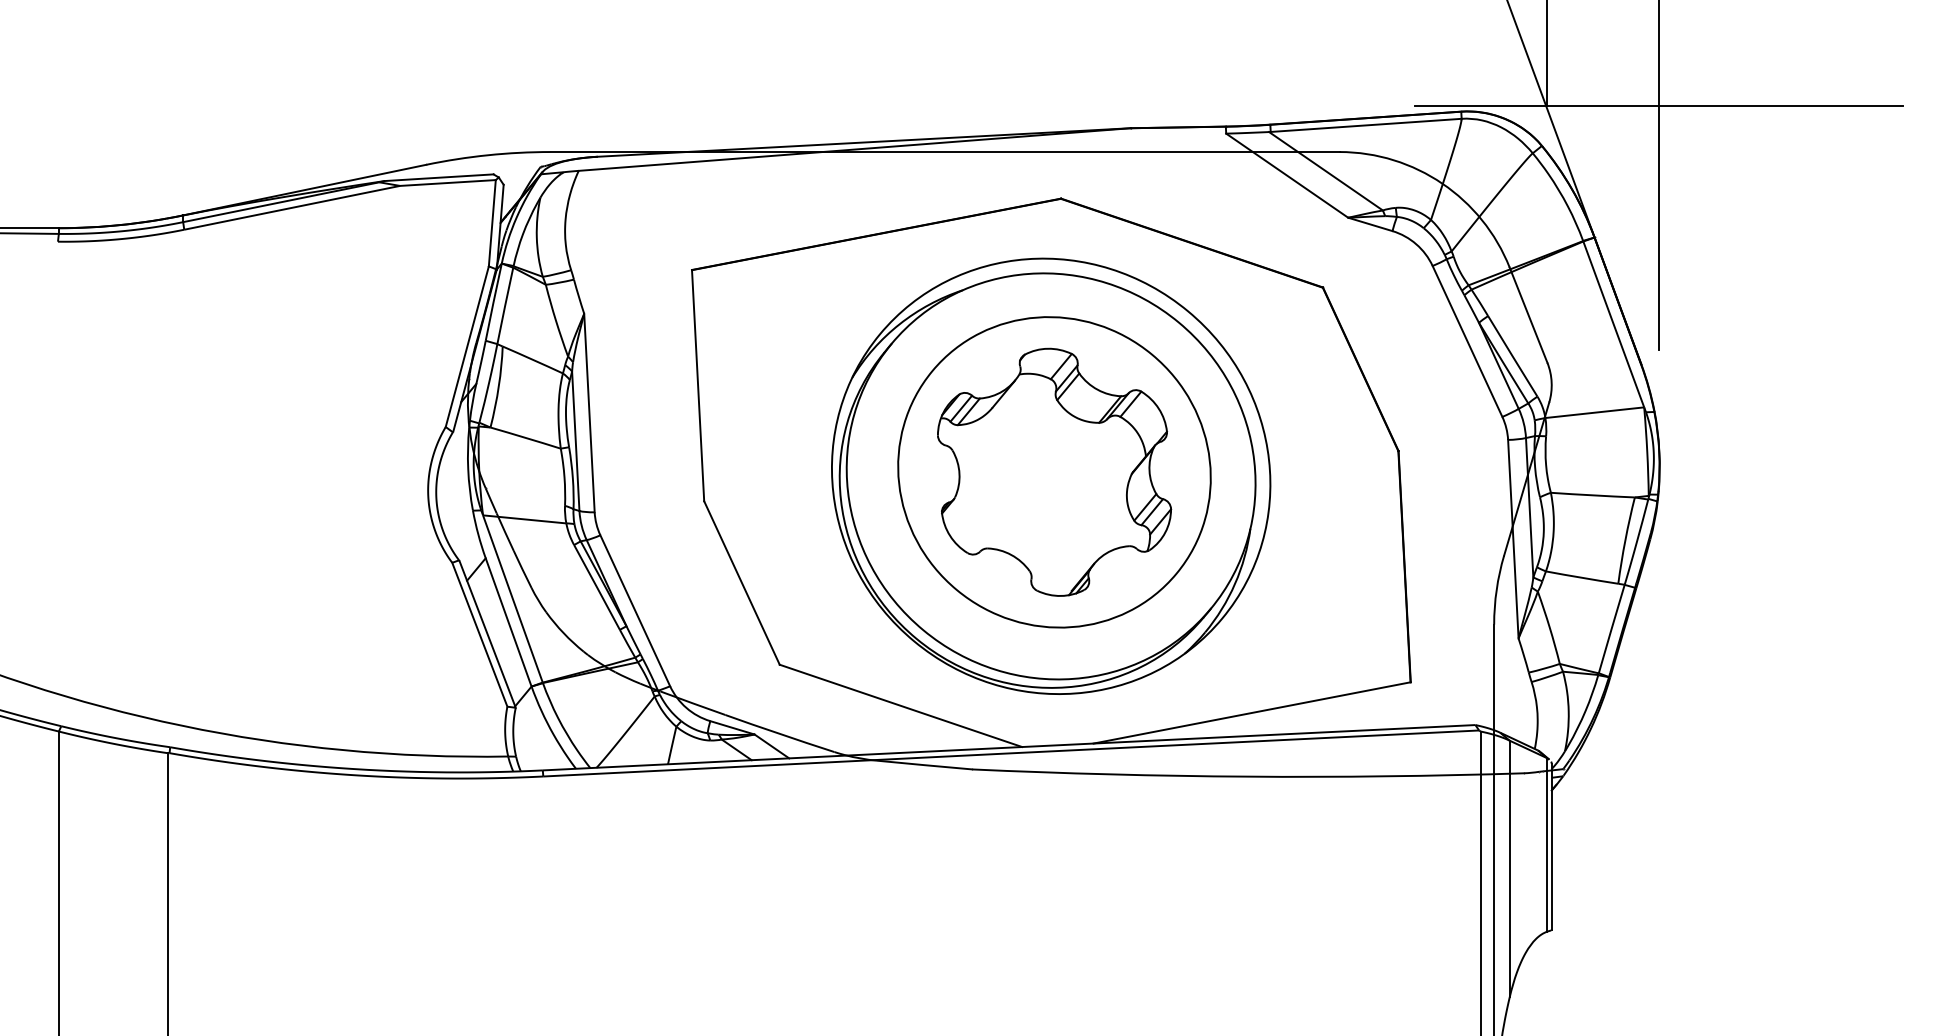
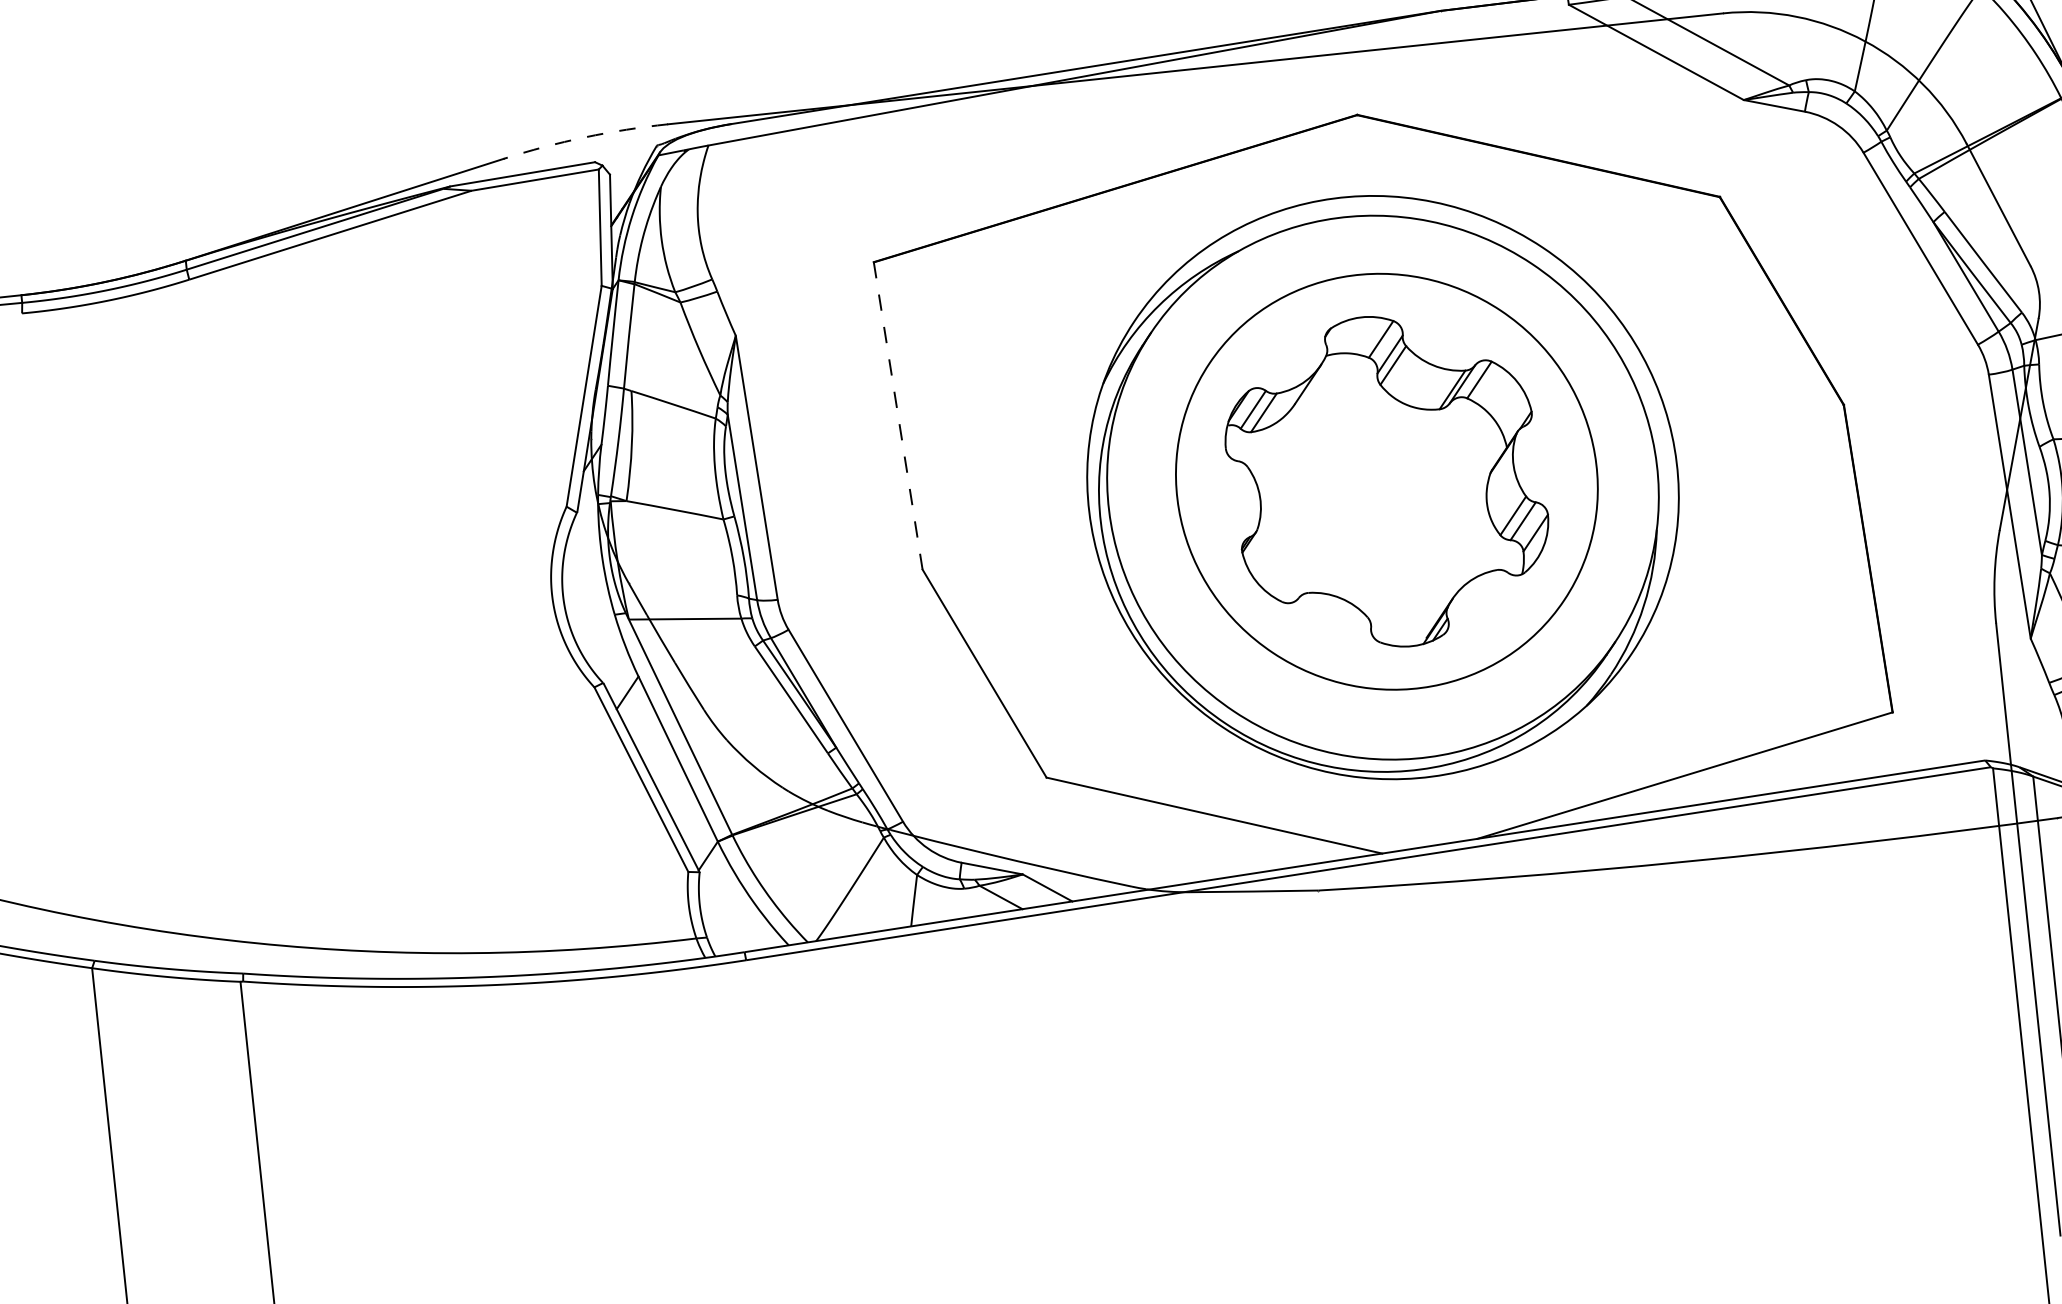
arc: (488, 155) -> (585, 137), solid -> dashed
line: (698, 385) -> (898, 415), solid -> dashed

